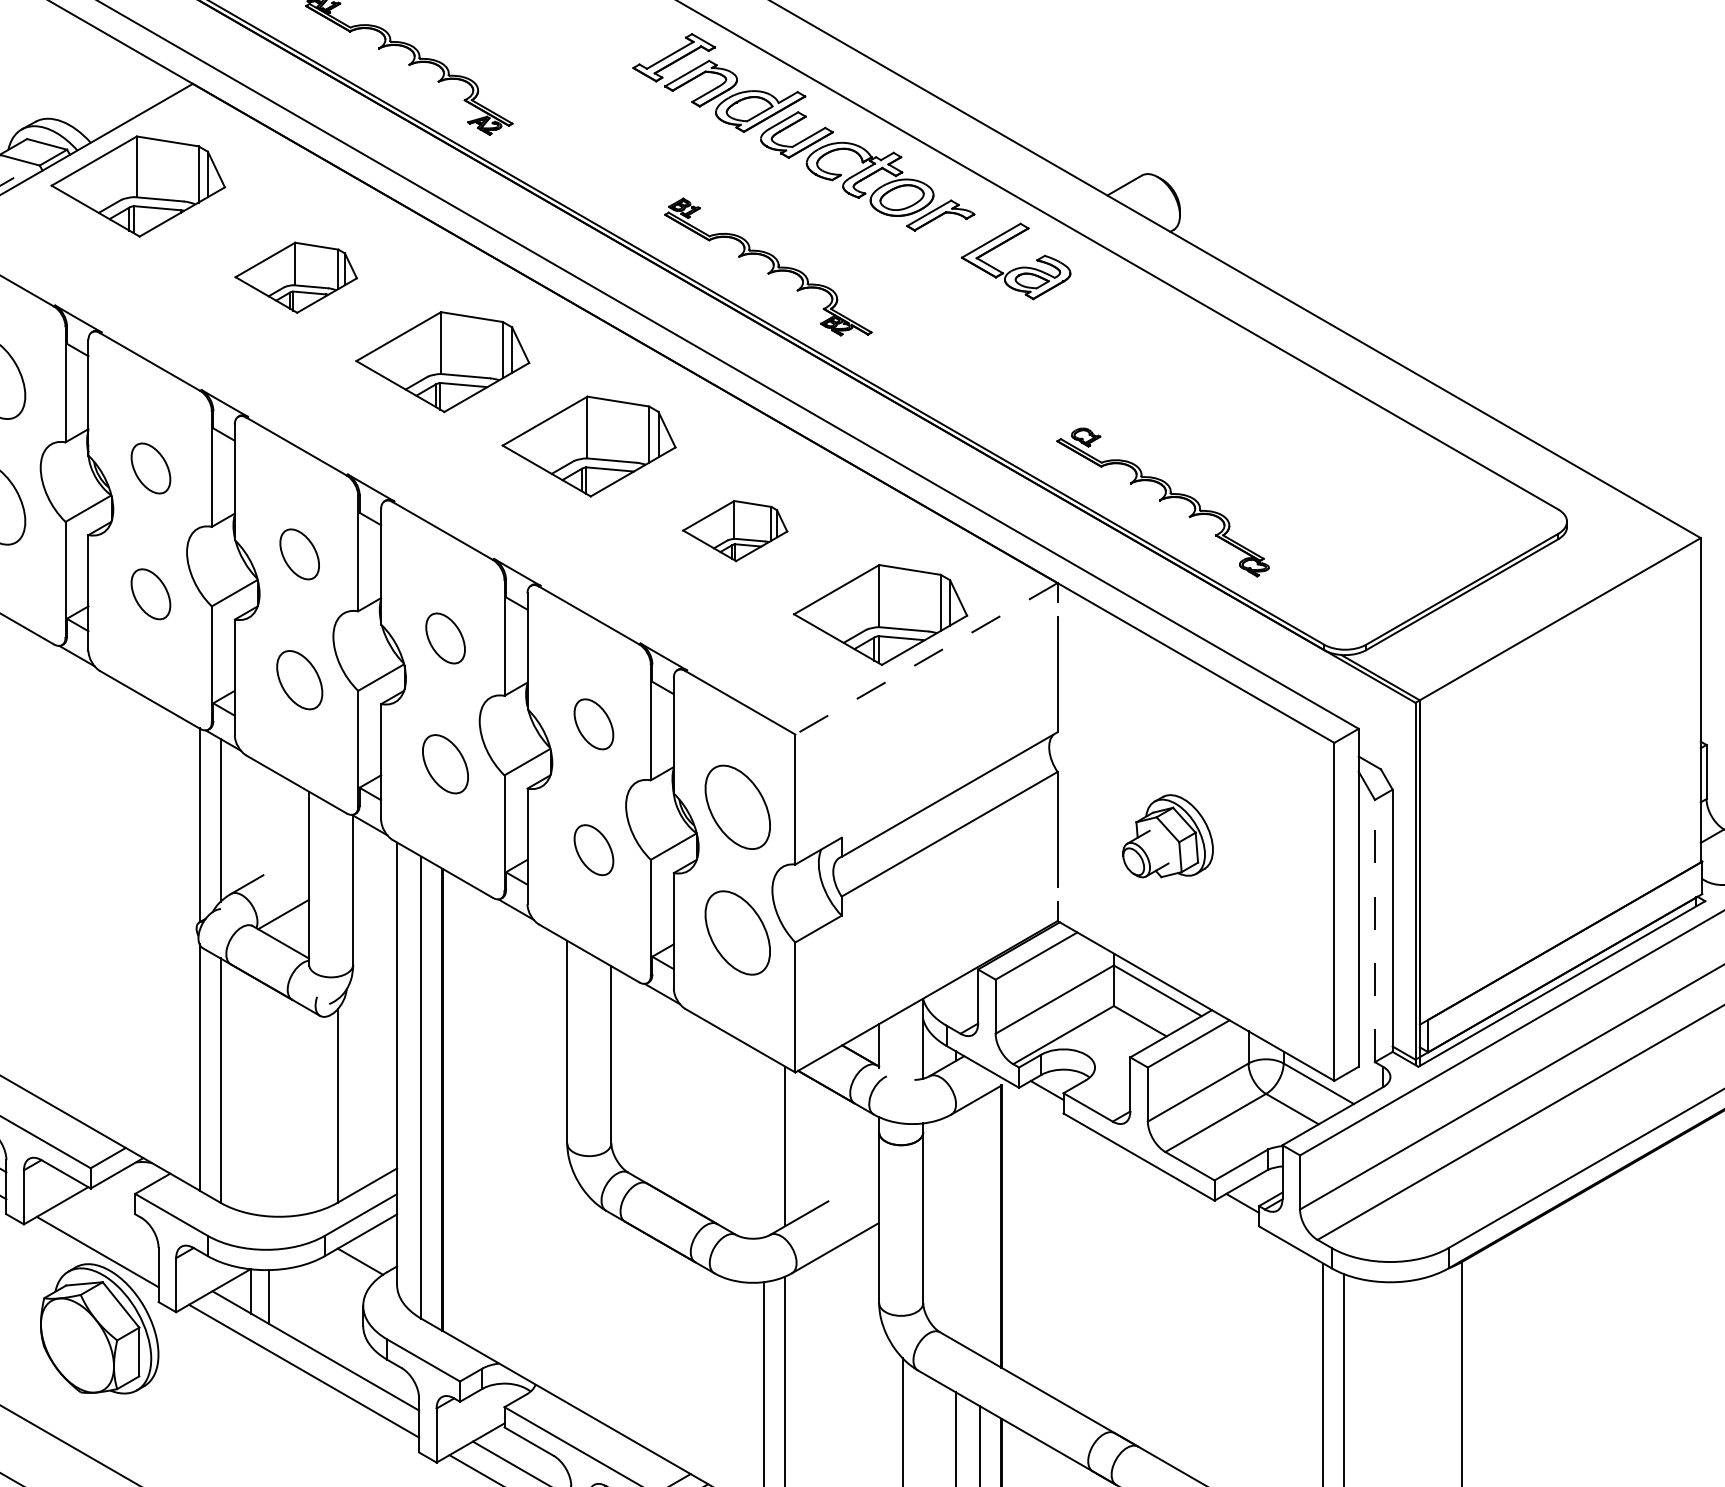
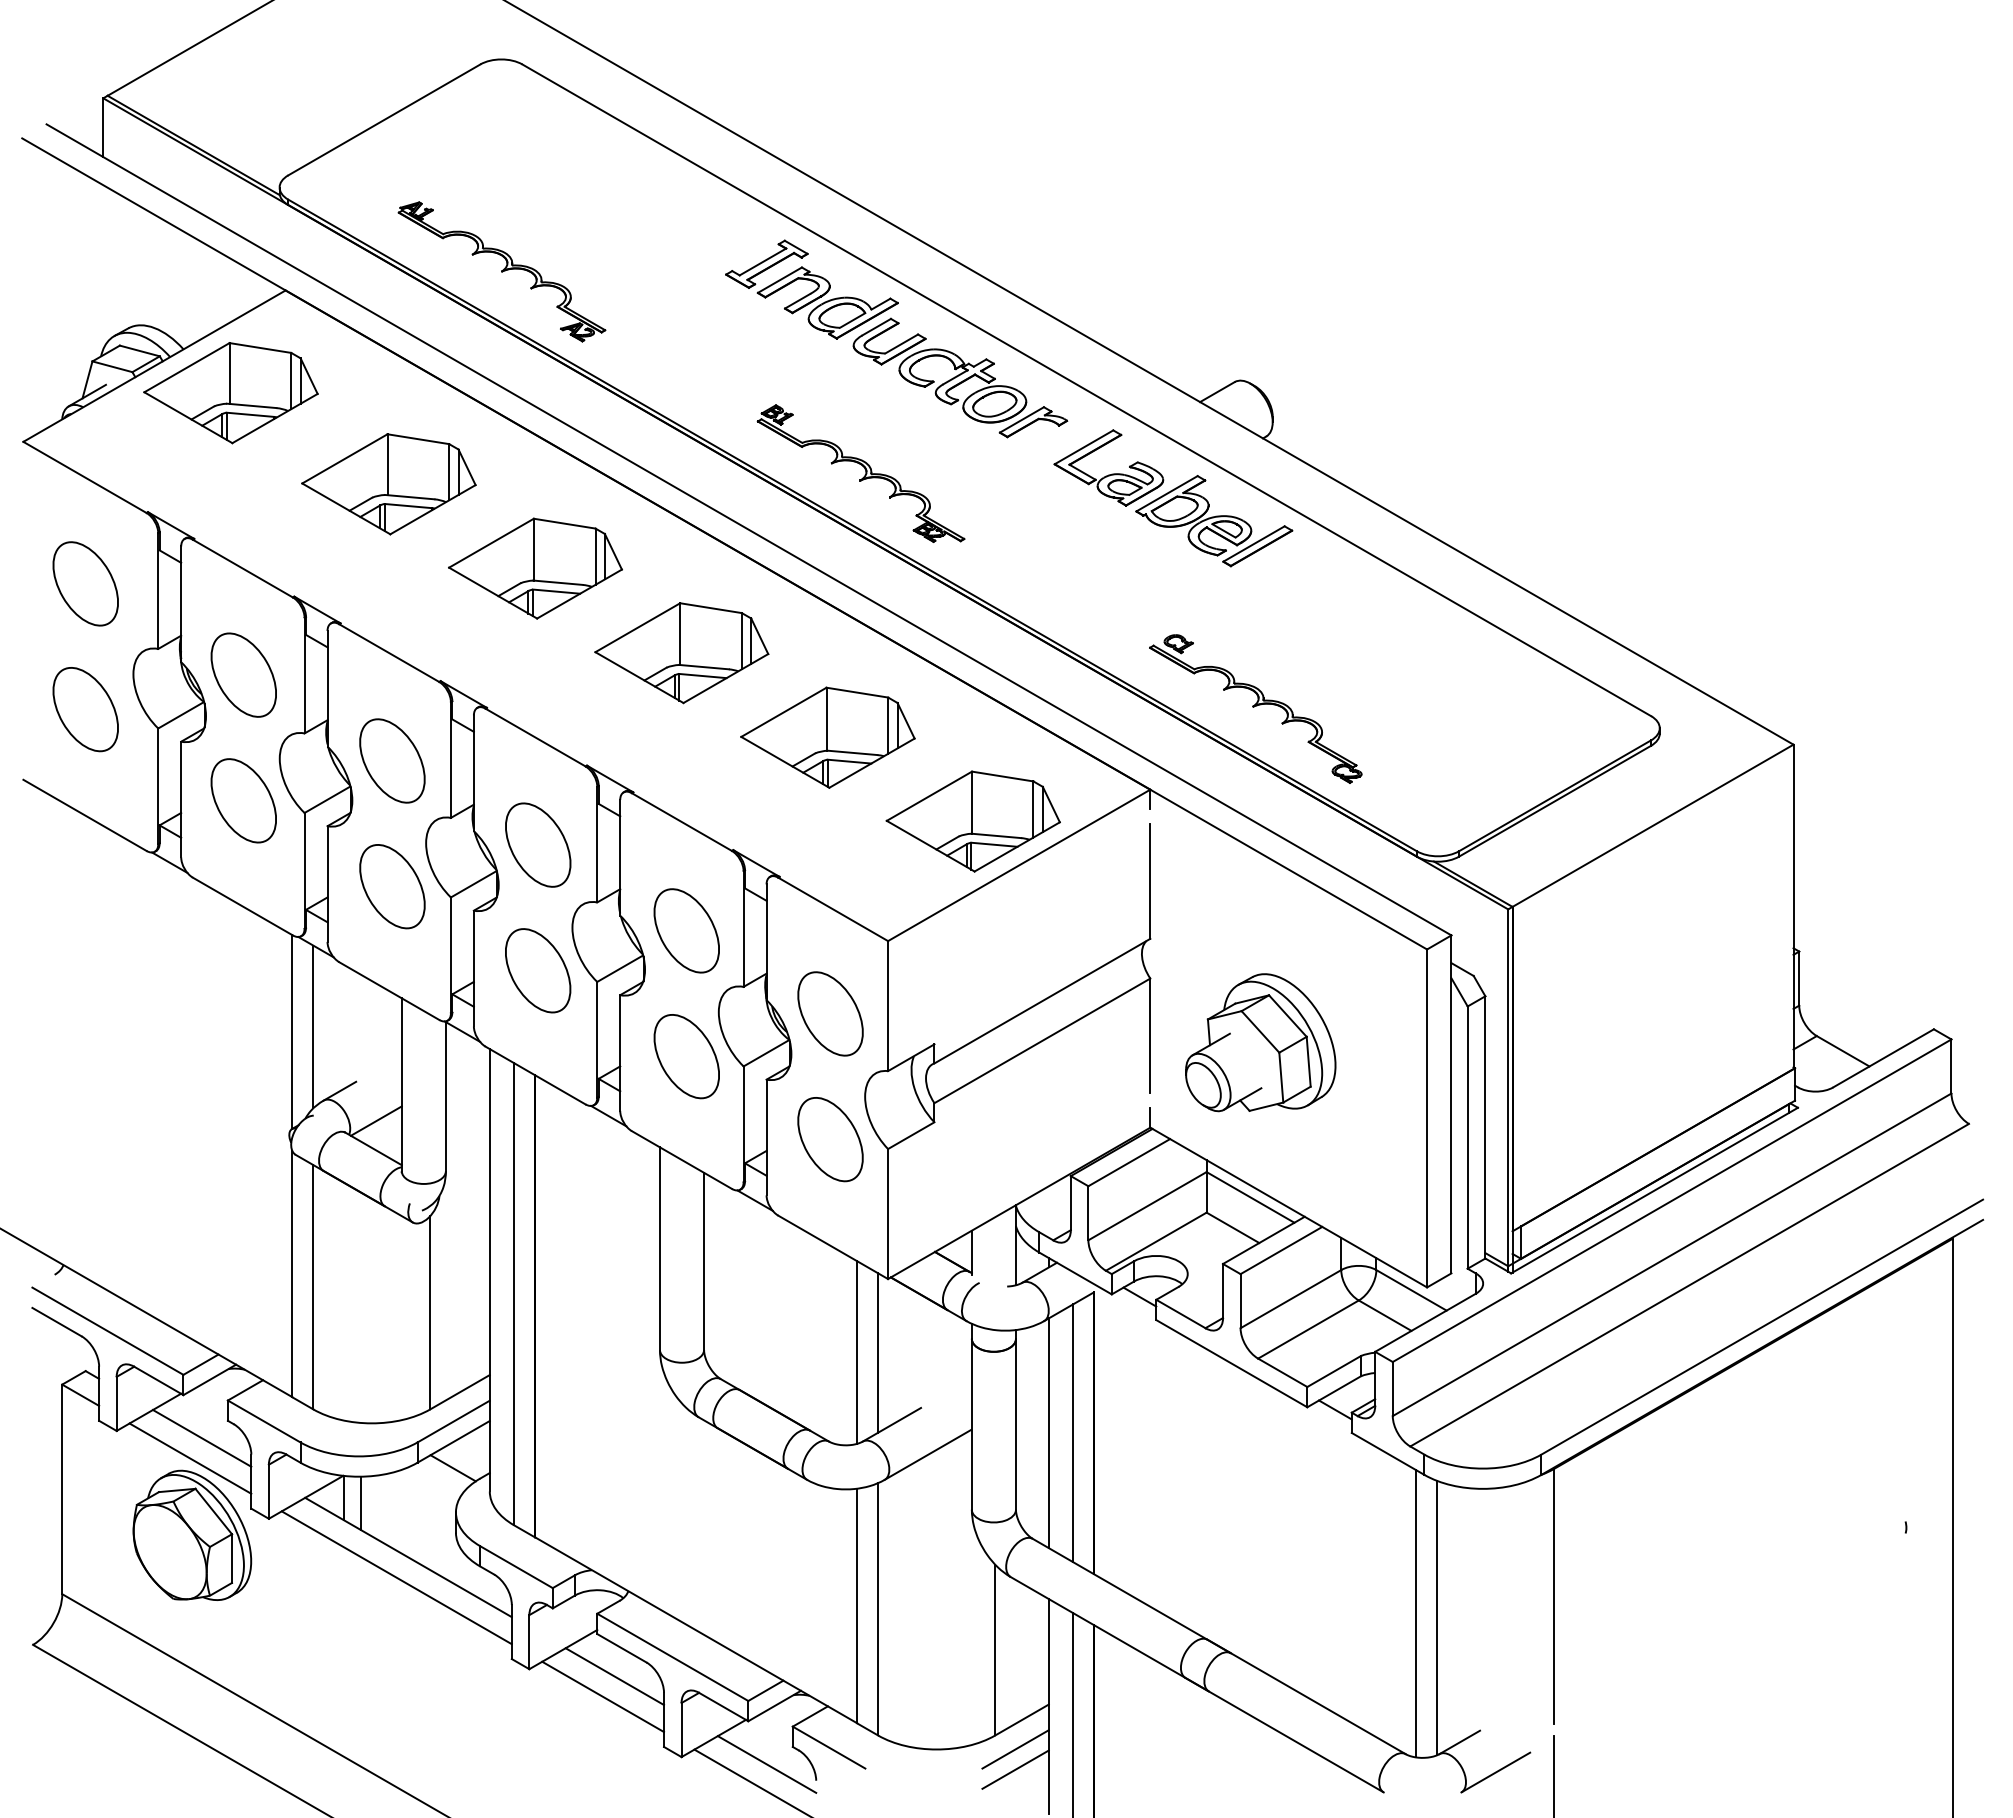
part: (295, 277) -> (388, 484), size x1.43
part: (1121, 314) -> (1214, 521), added
part: (150, 467) -> (243, 674), size x1.67
part: (734, 530) -> (827, 737), size x1.67
part: (299, 553) -> (392, 760), size x1.67
part: (150, 593) -> (243, 800), size x1.67
part: (445, 637) -> (538, 844), size x1.67
line: (925, 658) -> (1018, 865), dashed -> solid
part: (299, 679) -> (392, 886), size x1.43
part: (593, 723) -> (686, 930), size x1.67
part: (445, 763) -> (538, 970), size x1.43
part: (1167, 835) -> (1260, 1042), size x1.67
part: (593, 849) -> (686, 1056), size x1.67
line: (1374, 930) -> (1467, 1137), dashed -> solid
line: (764, 1145) -> (857, 1352), added
line: (955, 1226) -> (1048, 1433), added
line: (980, 1226) -> (1073, 1433), added
line: (108, 1230) -> (201, 1437), added

